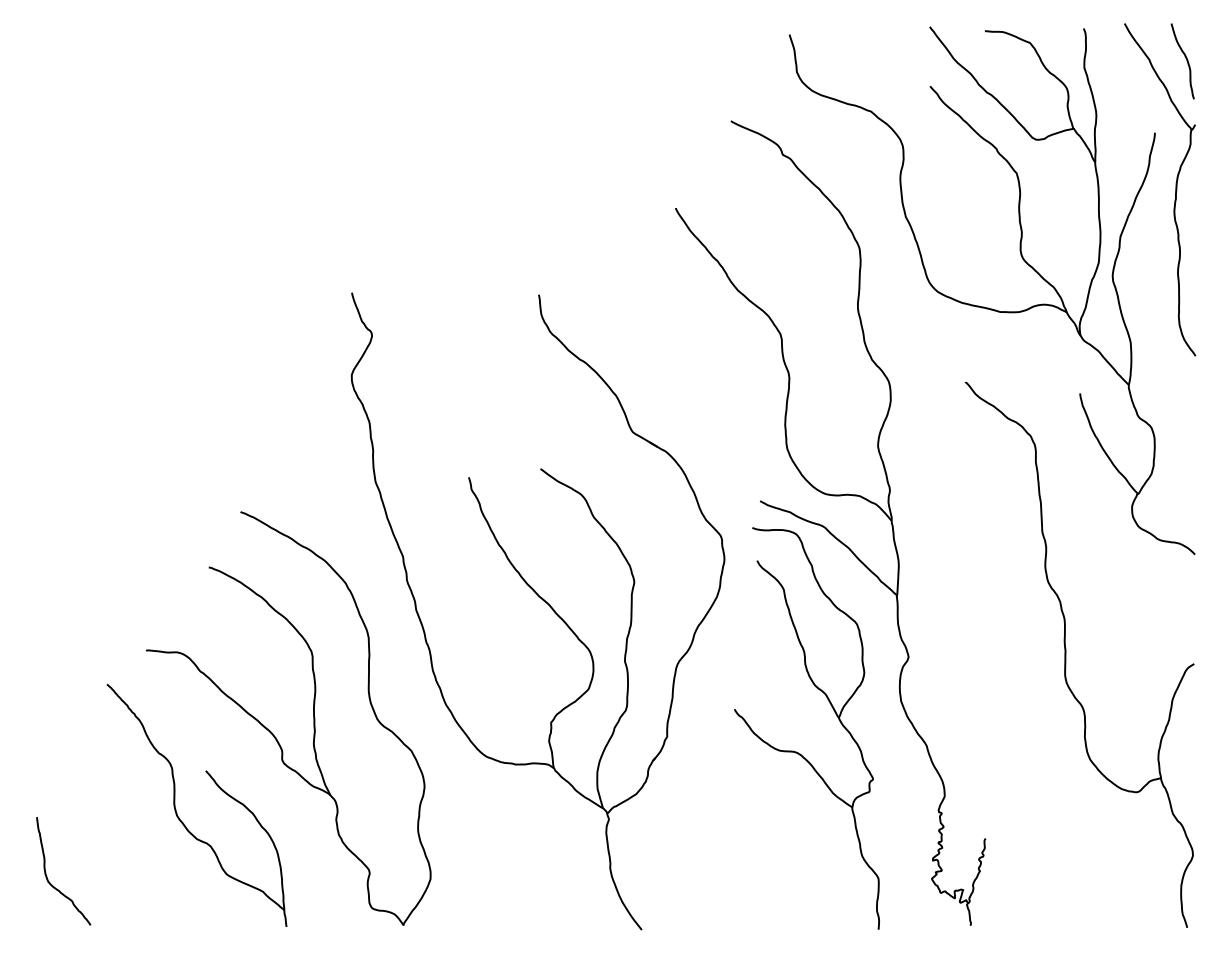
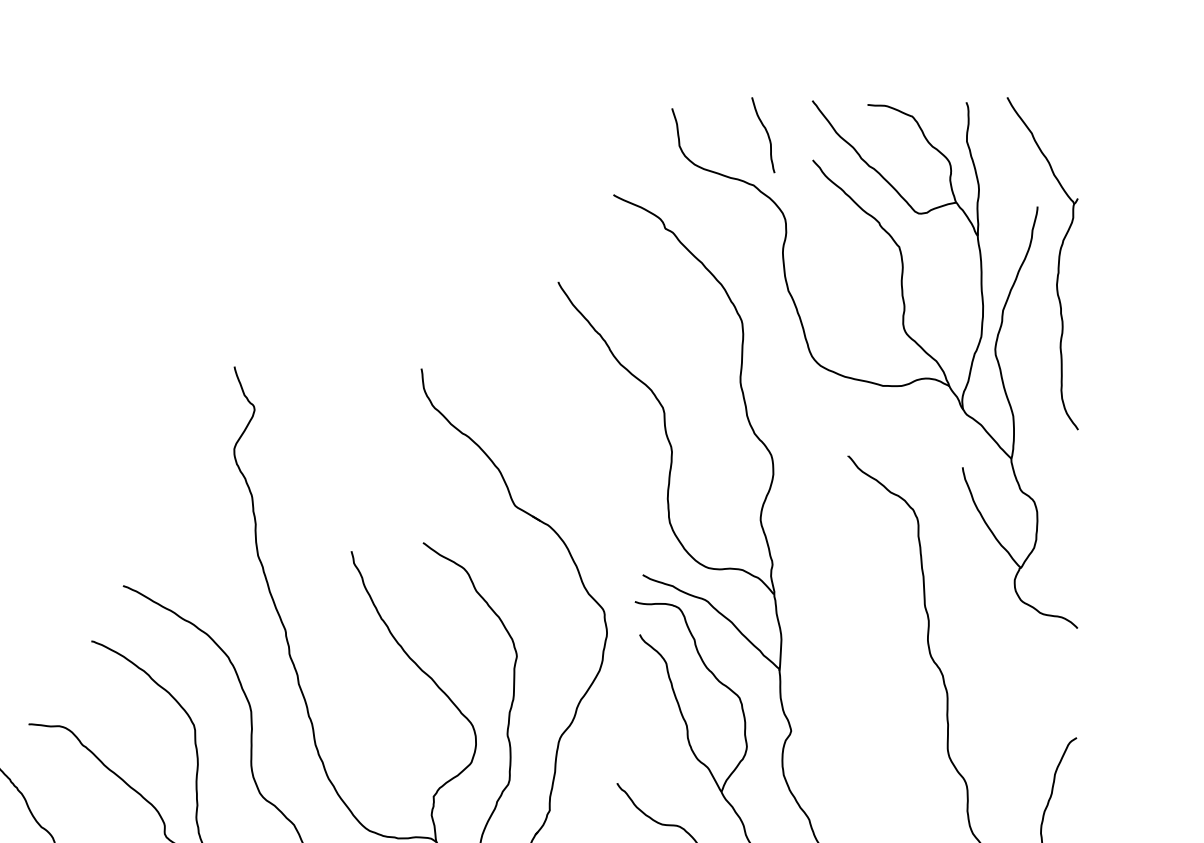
curve: (1186, 61) -> (767, 135), moved

